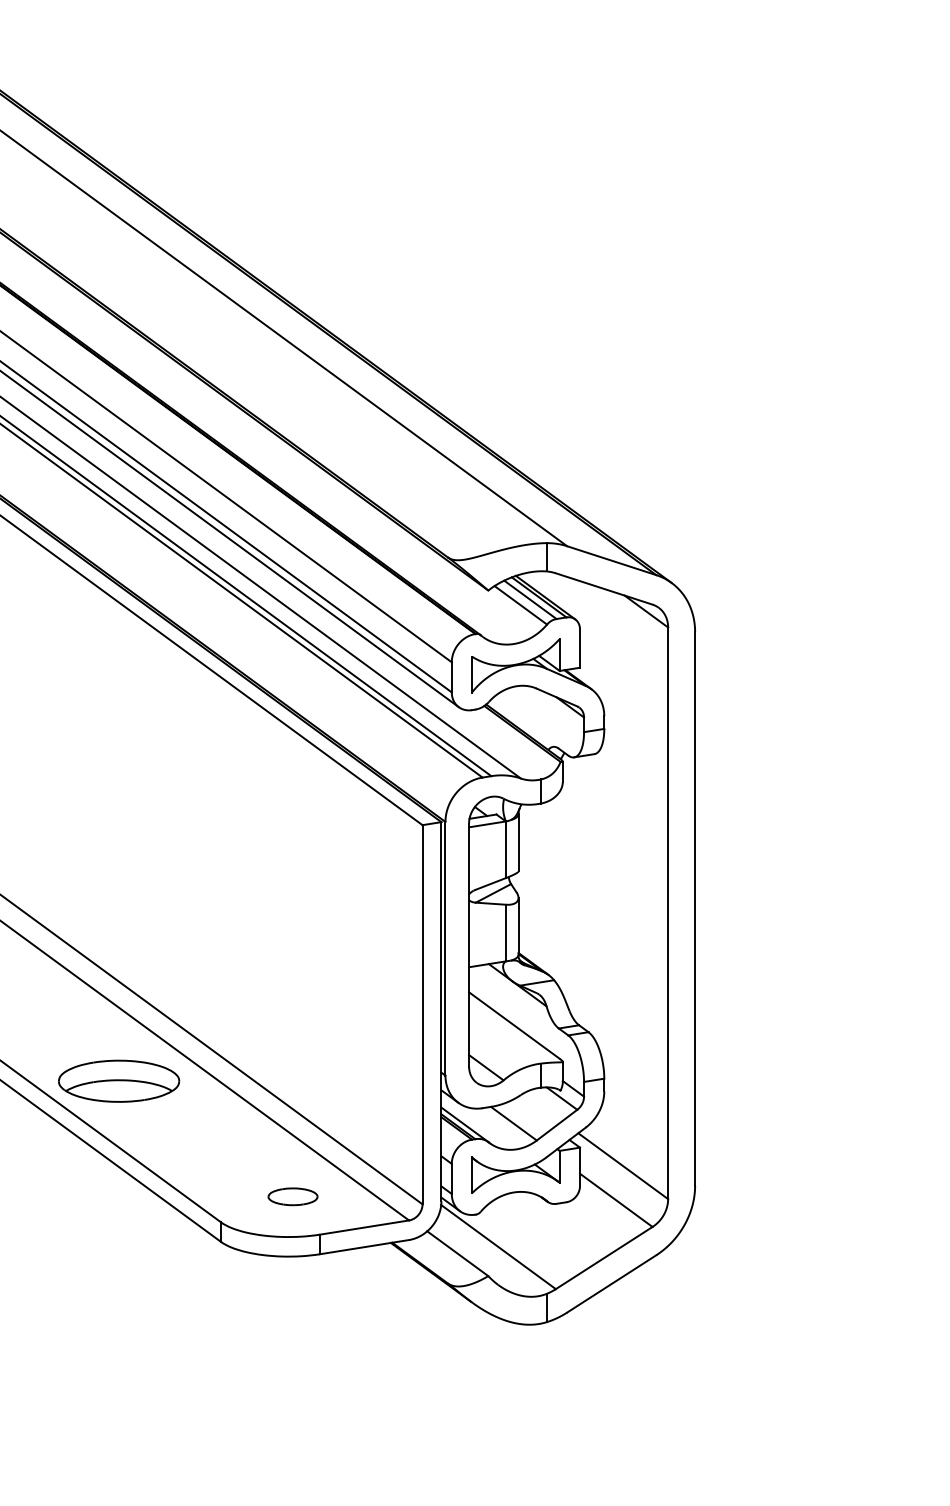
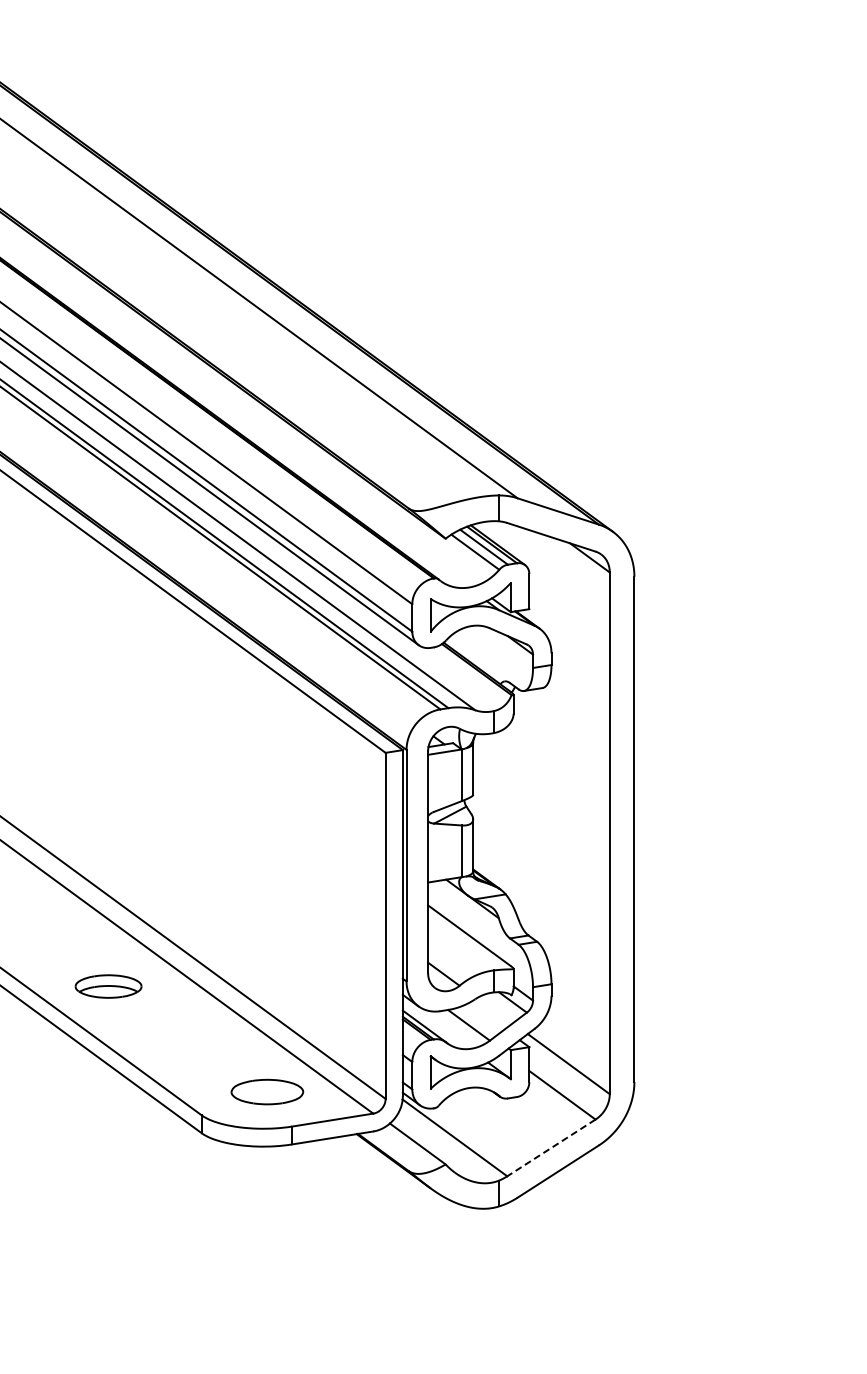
part: (118, 1081) -> (108, 986), size x0.6
part: (293, 1196) -> (267, 1091), size x1.6
line: (604, 1258) -> (551, 1148), solid -> dashed

